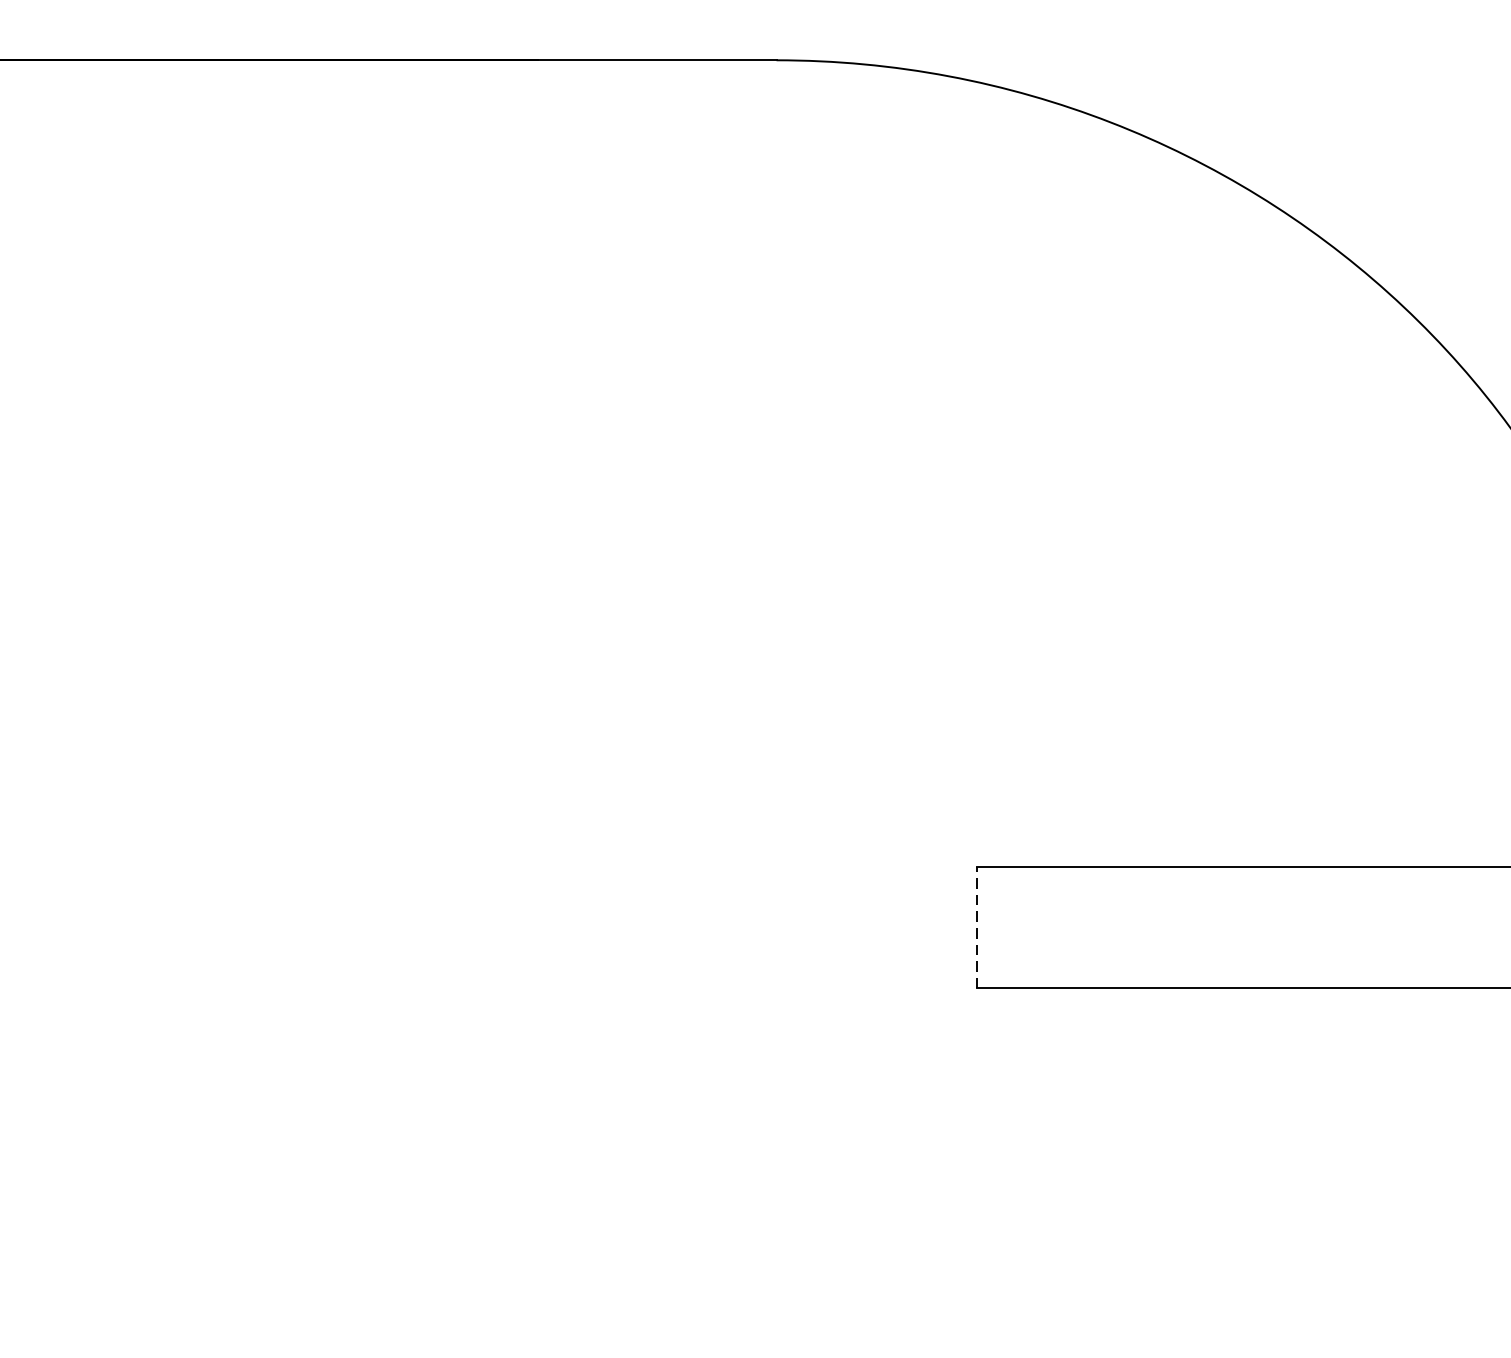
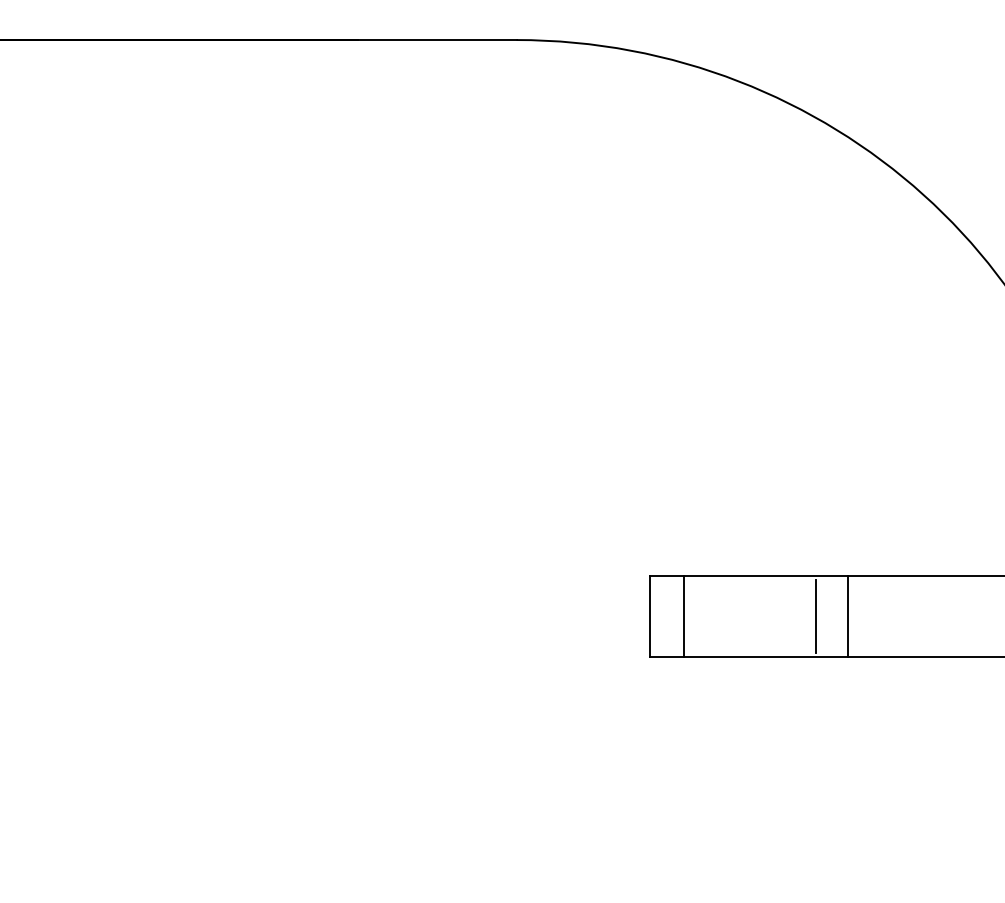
line: (976, 927) -> (649, 616), dashed -> solid
line: (1027, 927) -> (683, 616), added
line: (1226, 927) -> (815, 616), added
line: (1274, 927) -> (847, 616), added

